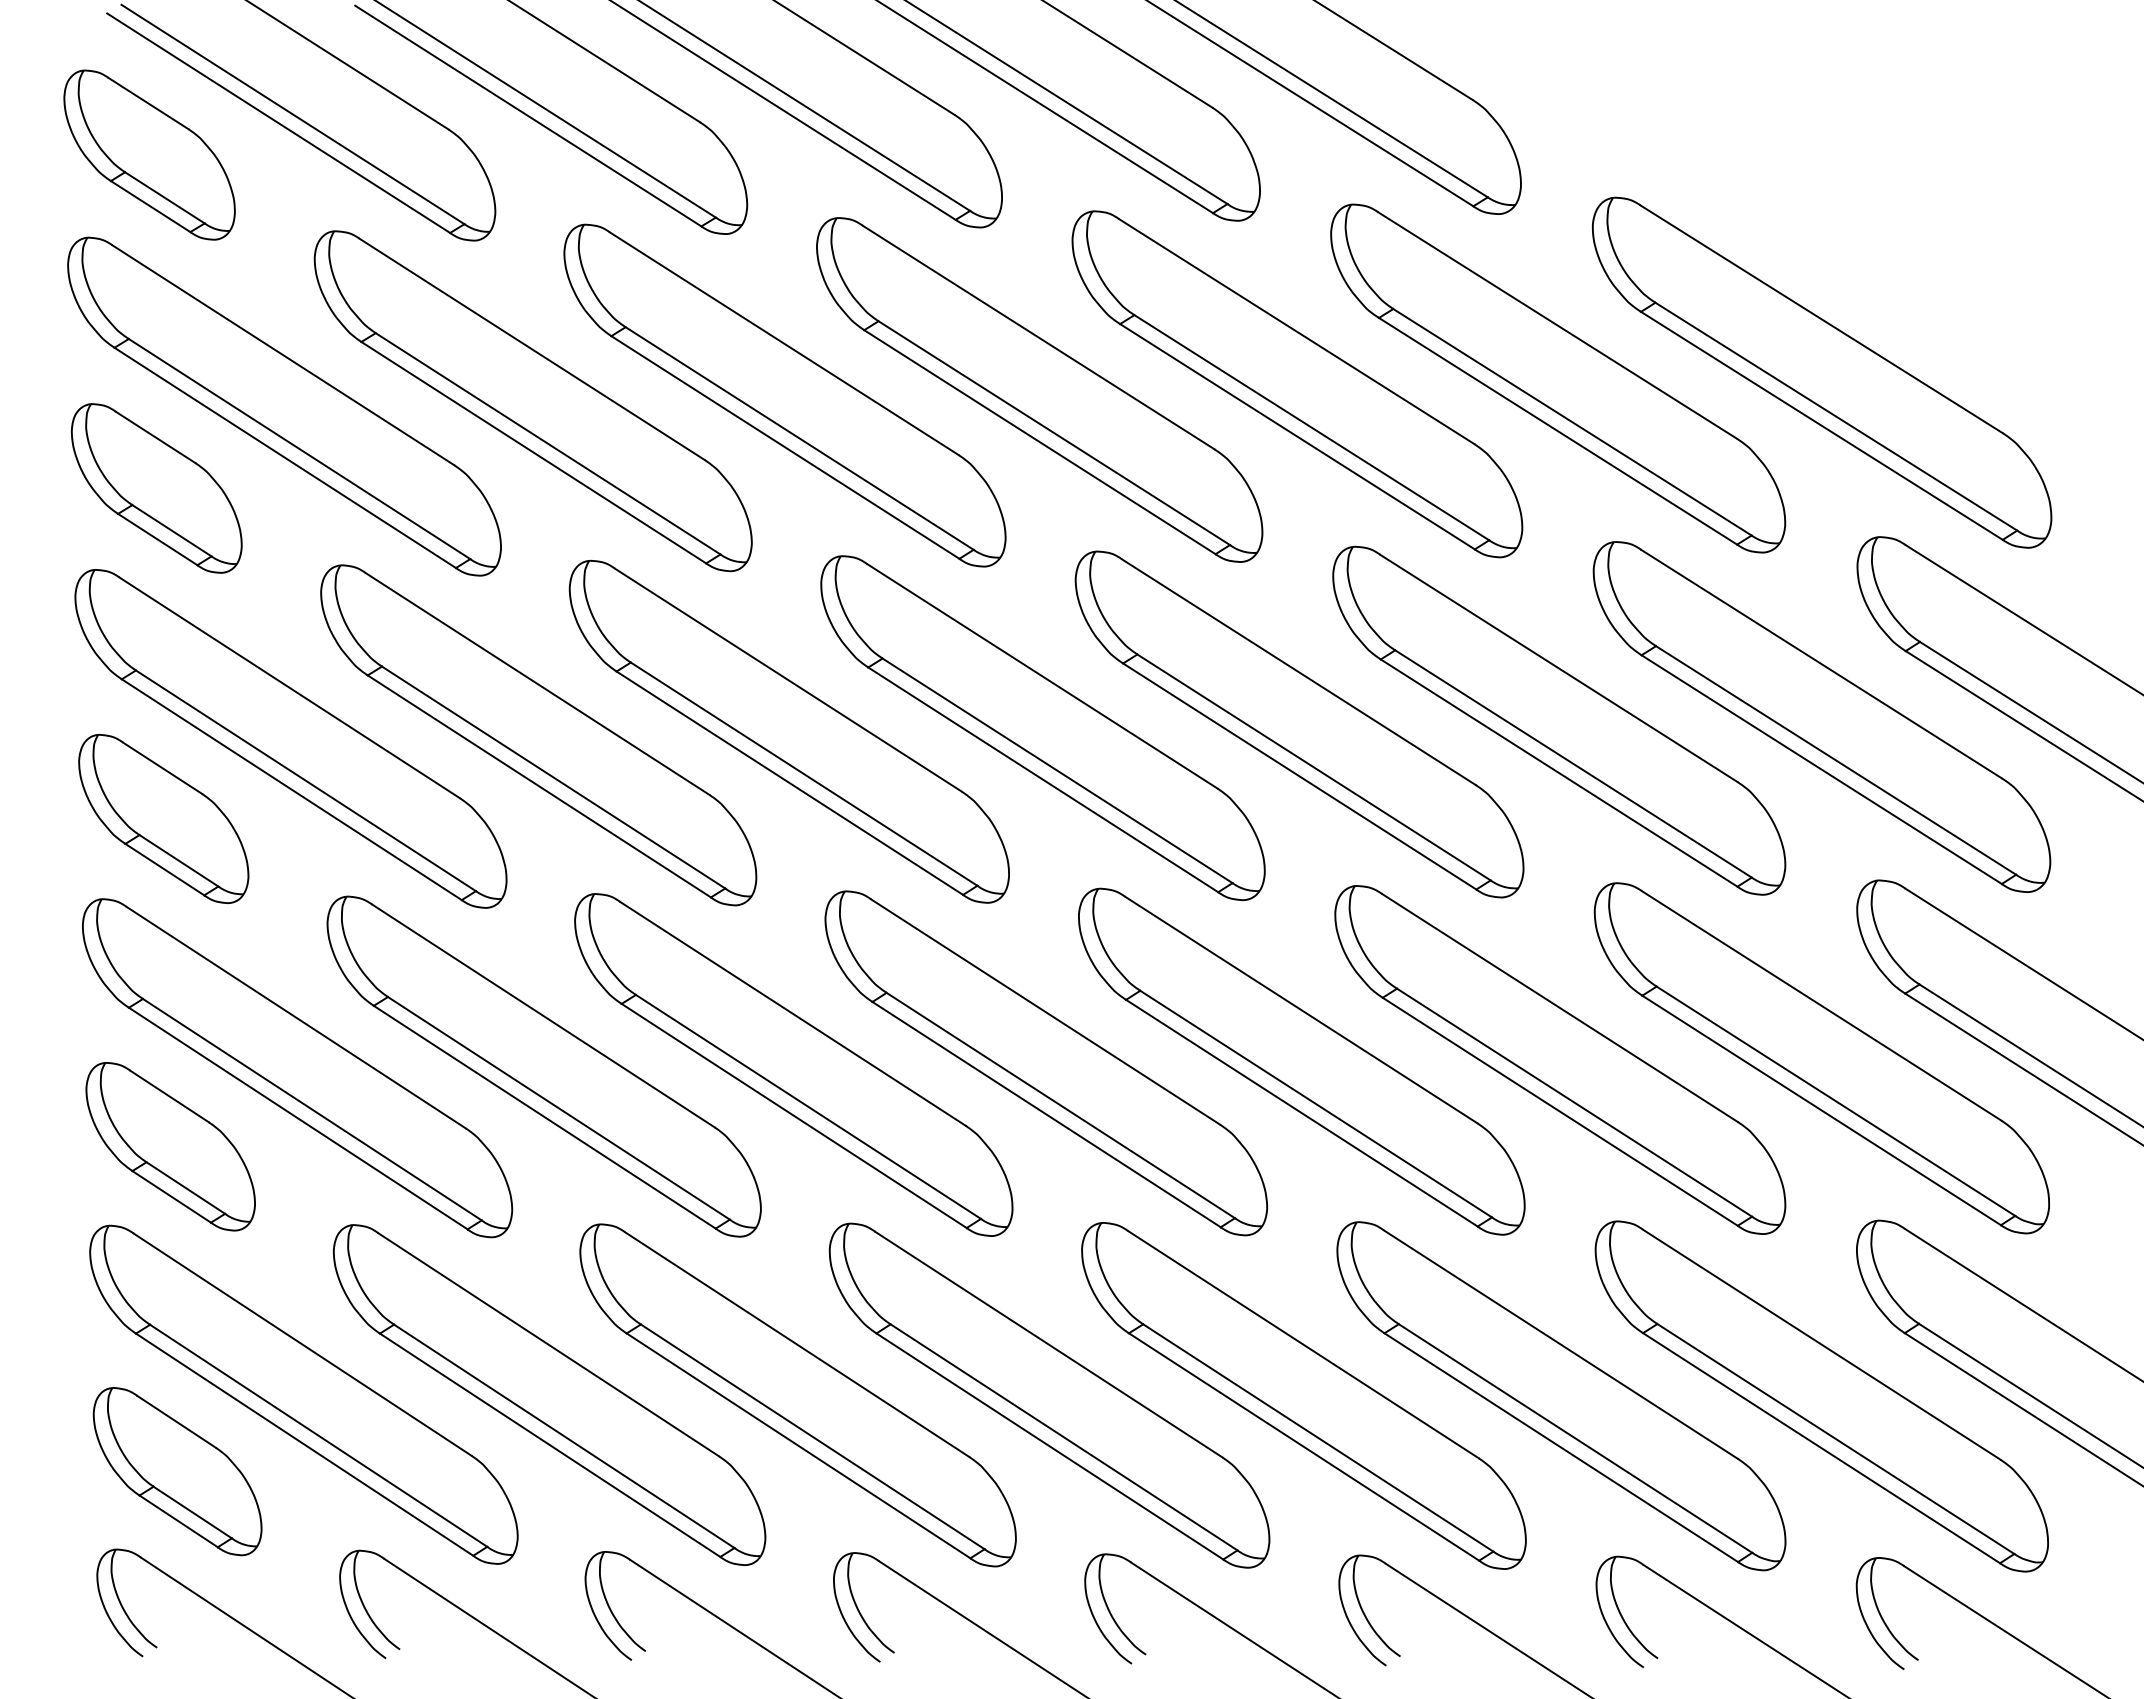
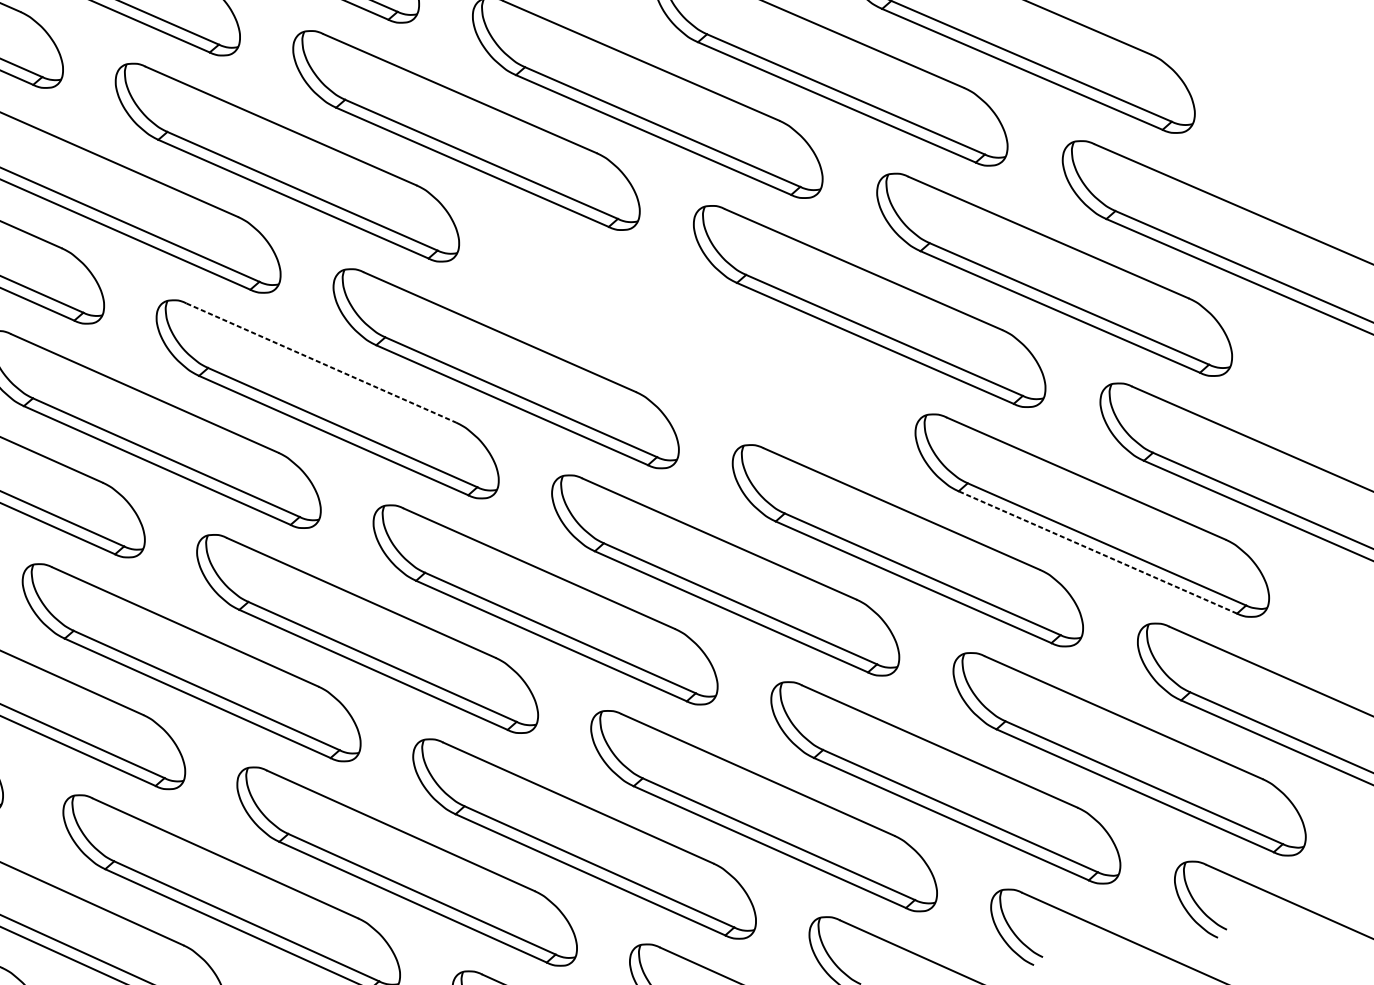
line: (788, 680) -> (321, 363), solid -> dashed
part: (1299, 724) -> (686, 337), removed
line: (1821, 1110) -> (1097, 552), solid -> dashed

